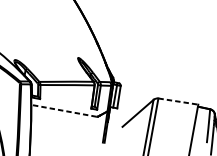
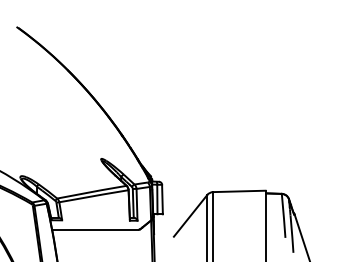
line: (178, 101) -> (239, 191), dashed -> solid
line: (63, 110) -> (94, 229), dashed -> solid

